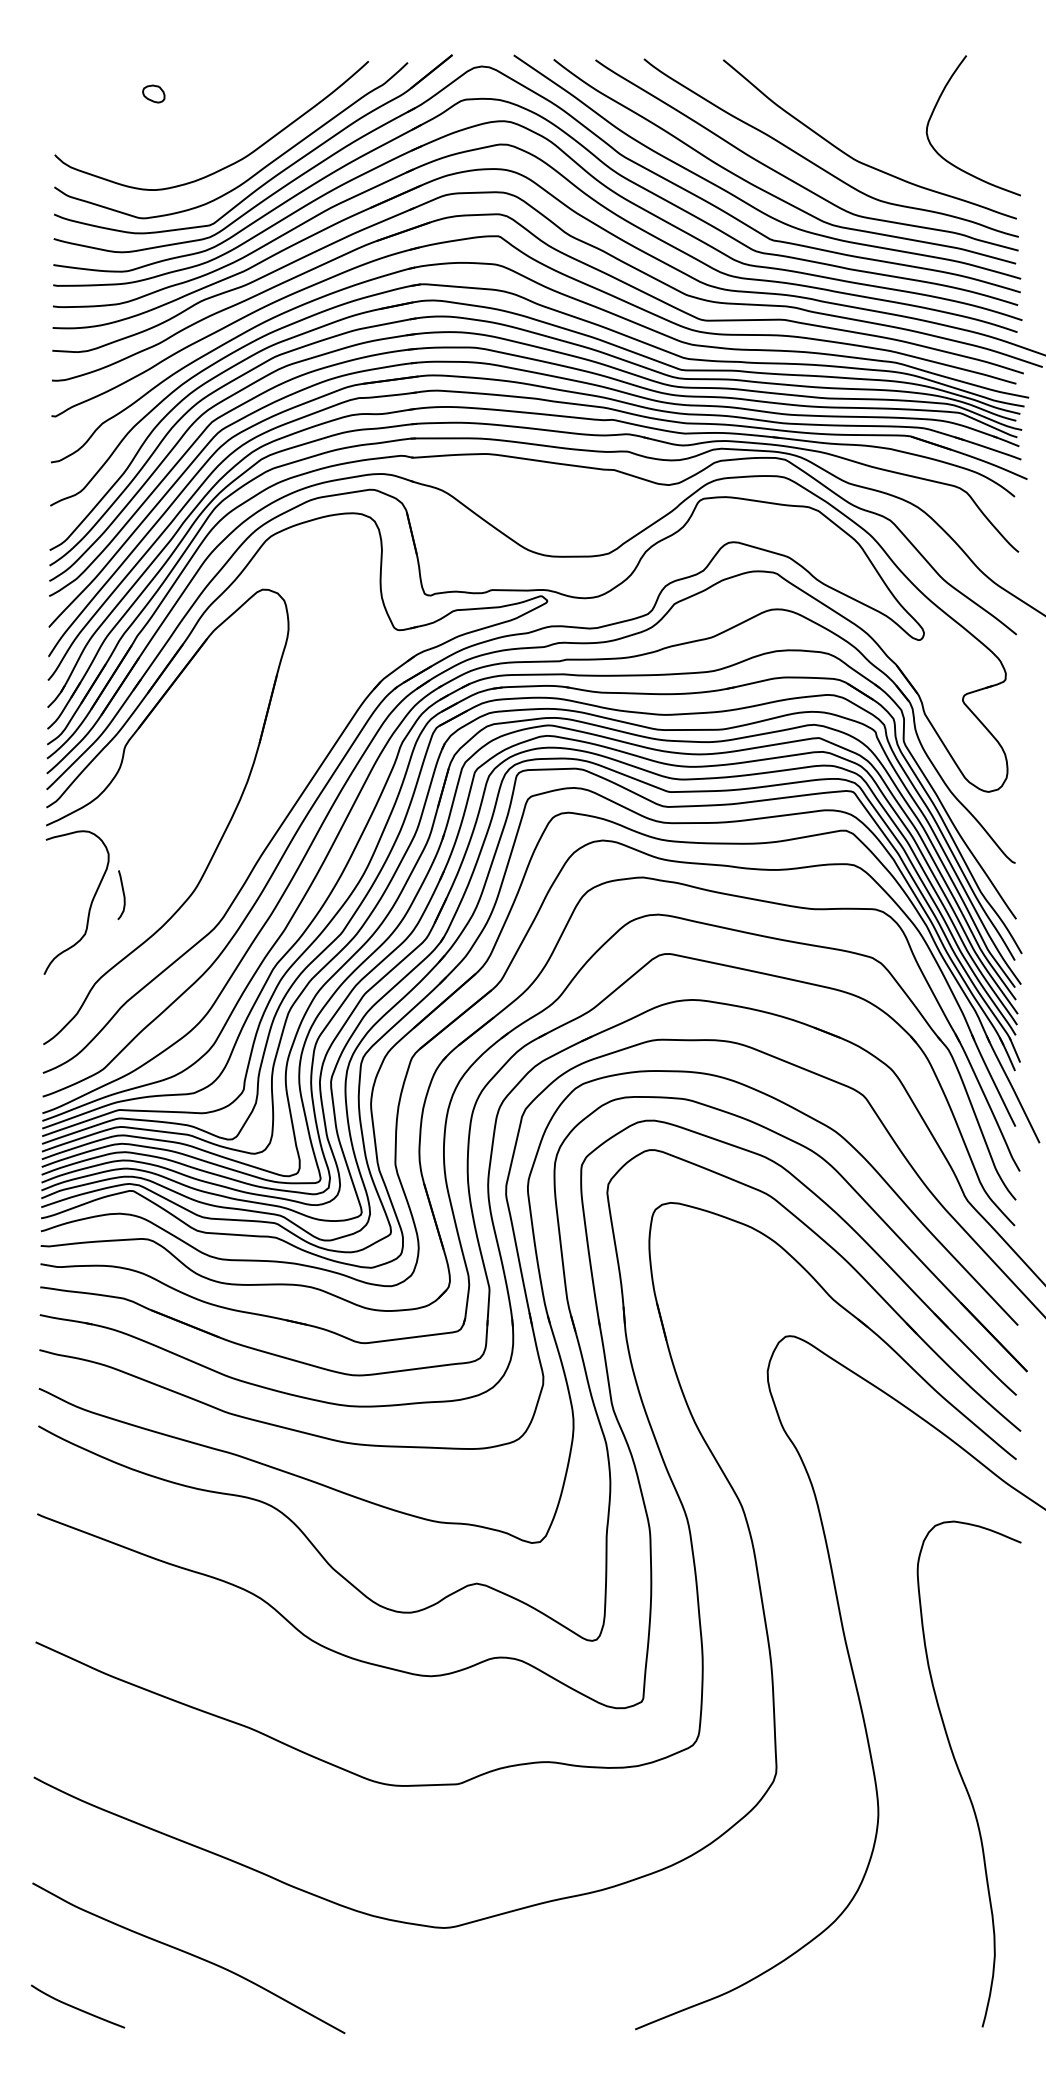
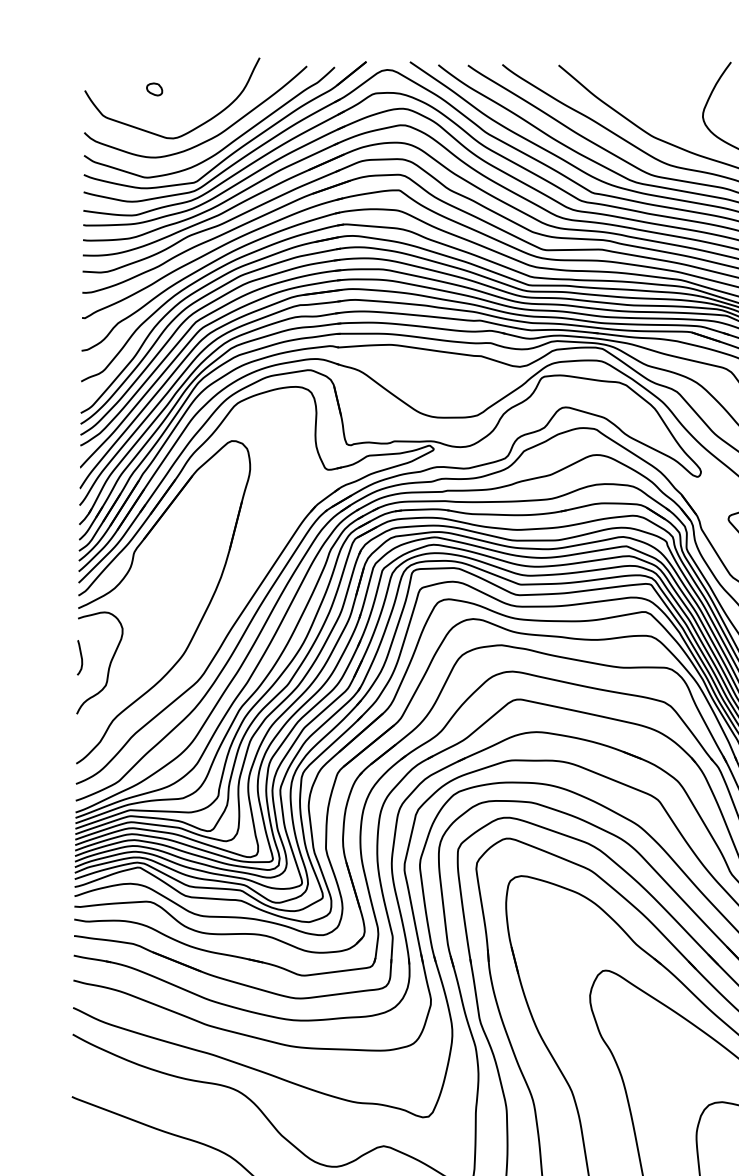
curve: (201, 153) -> (188, 131), added
curve: (122, 893) -> (80, 656), moved

